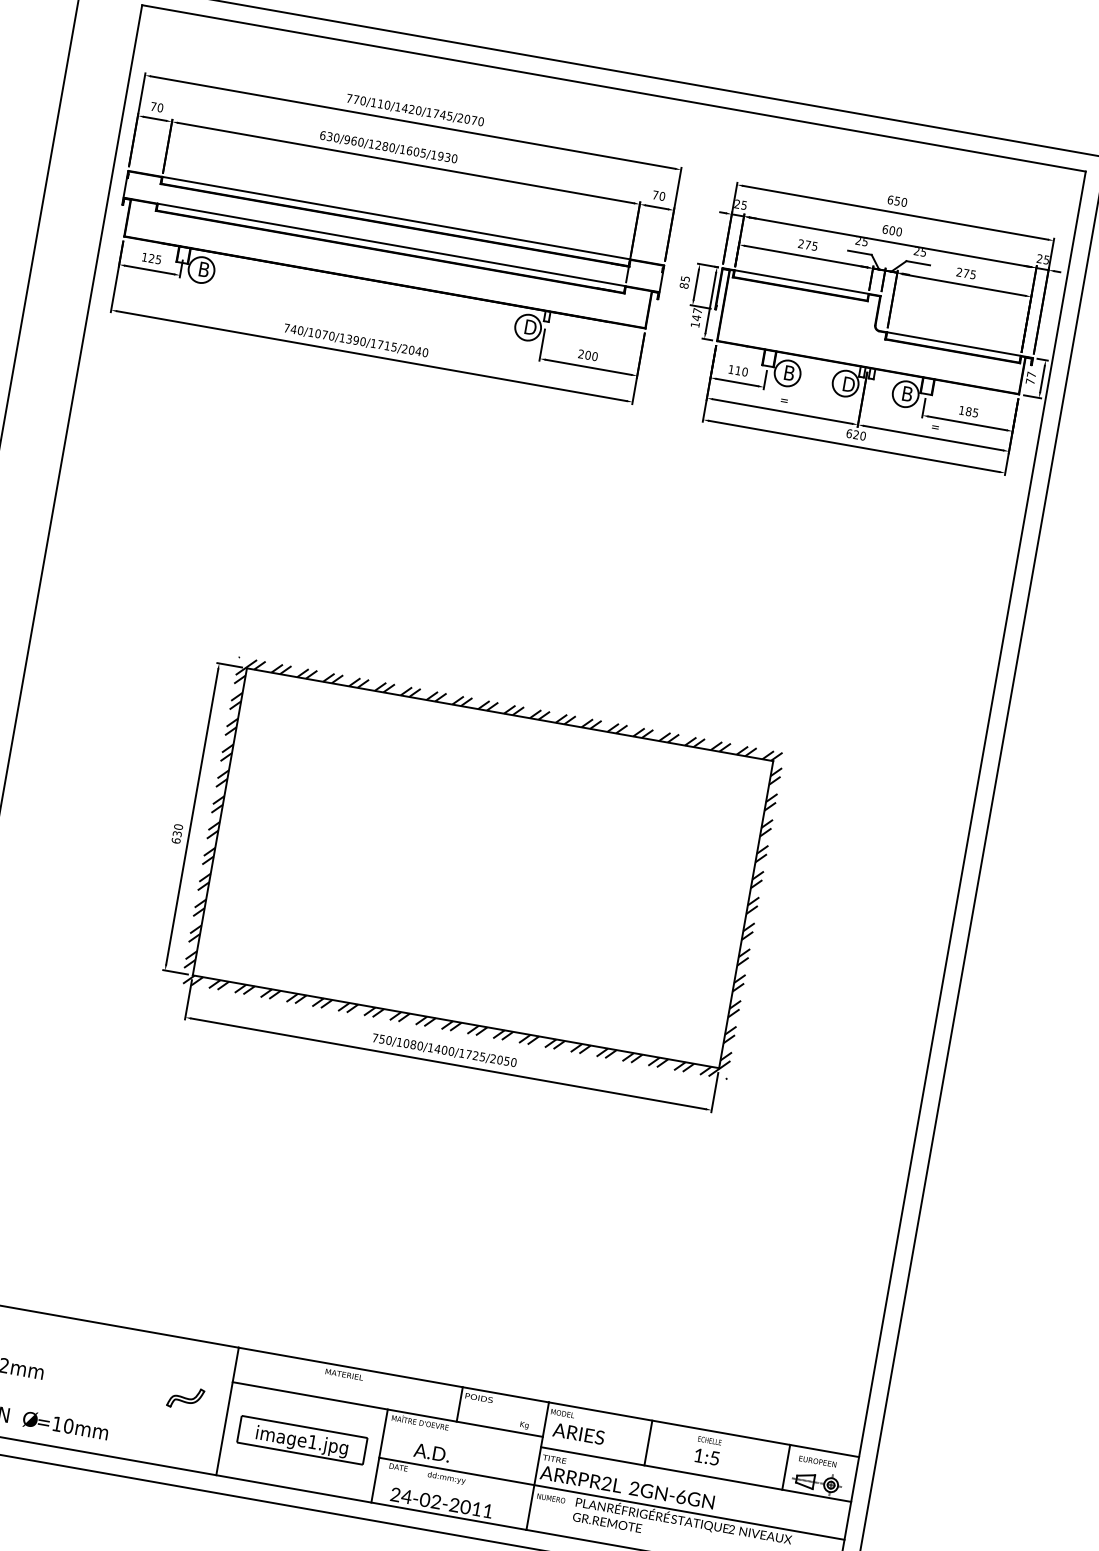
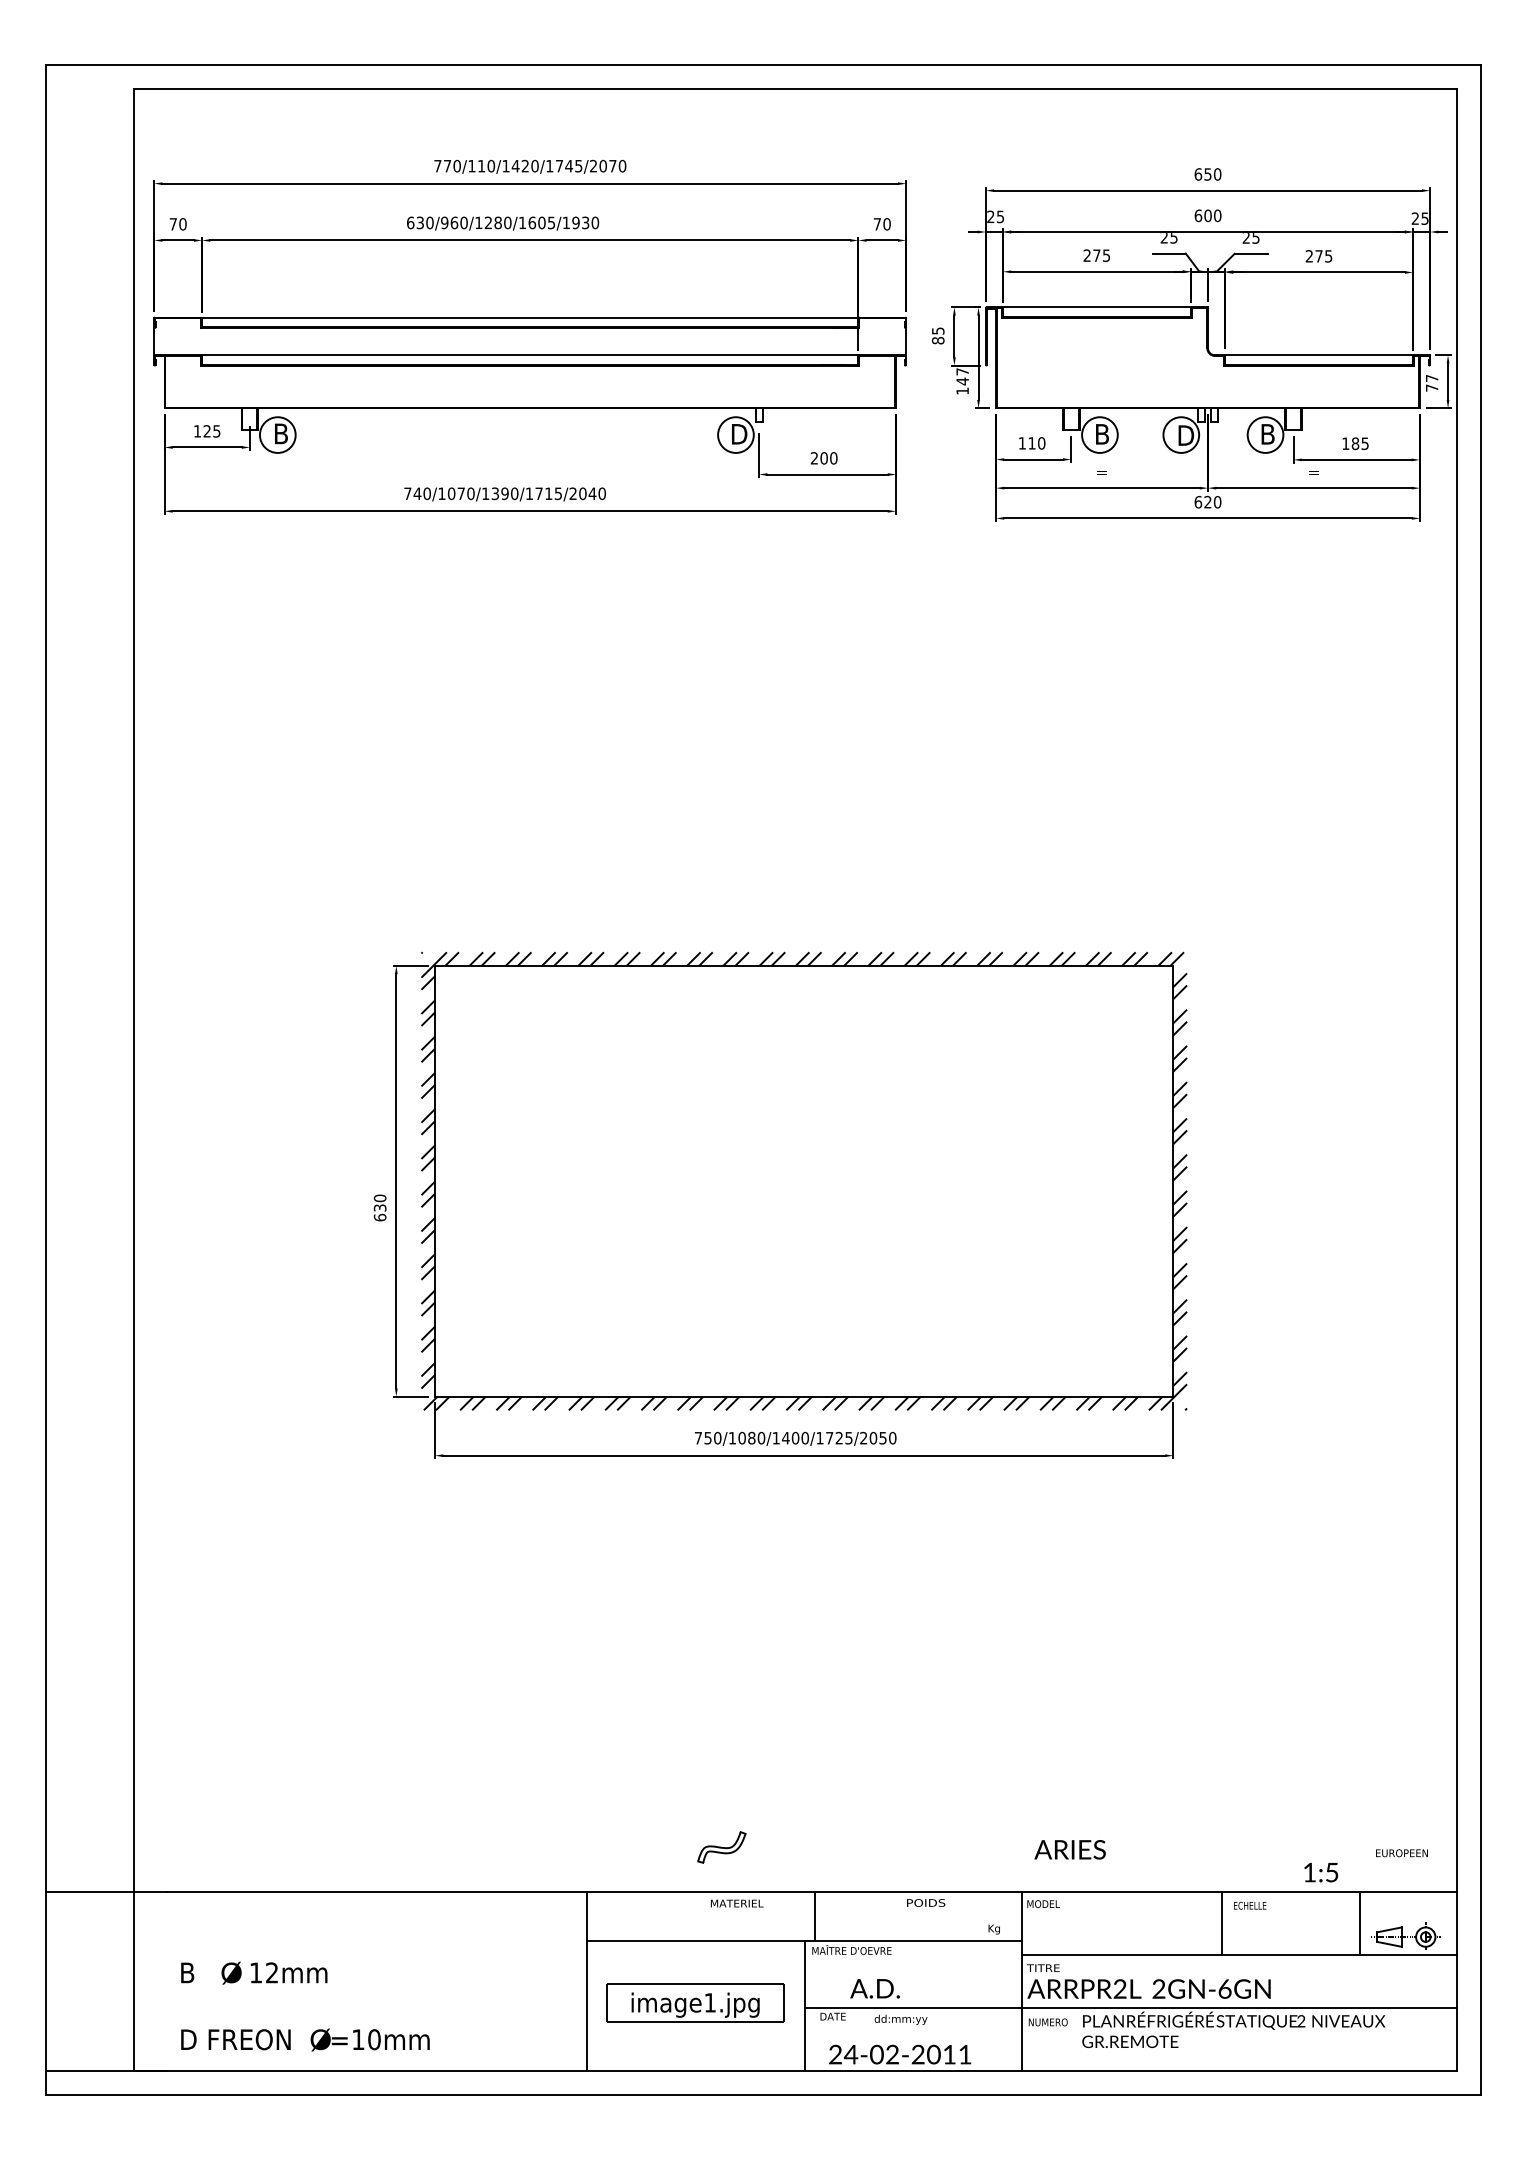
part: (185, 1398) -> (721, 1847), moved
line: (459, 1404) -> (815, 1916), moved
text: (578, 1433) -> (1069, 1849), moved
line: (648, 1443) -> (1222, 1923), moved
text: (707, 1457) -> (1321, 1872), moved
text: (817, 1461) -> (1401, 1853), moved

